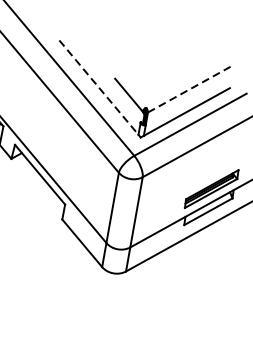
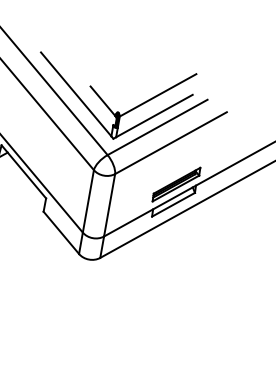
line: (99, 87) -> (76, 94), dashed -> solid
line: (191, 88) -> (158, 95), dashed -> solid

